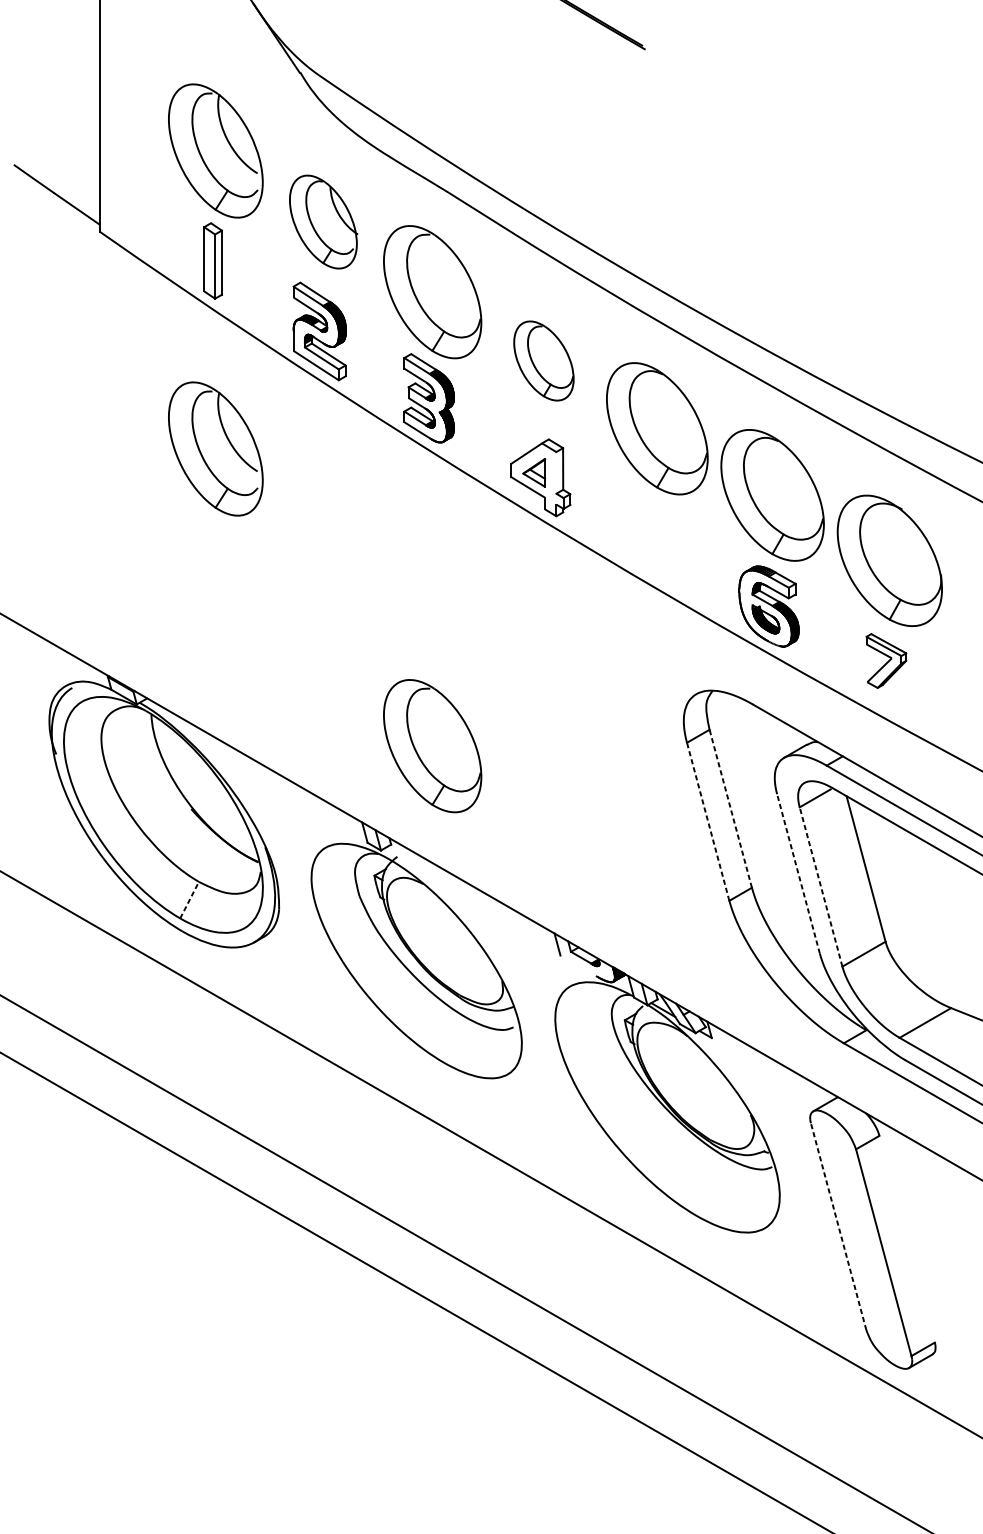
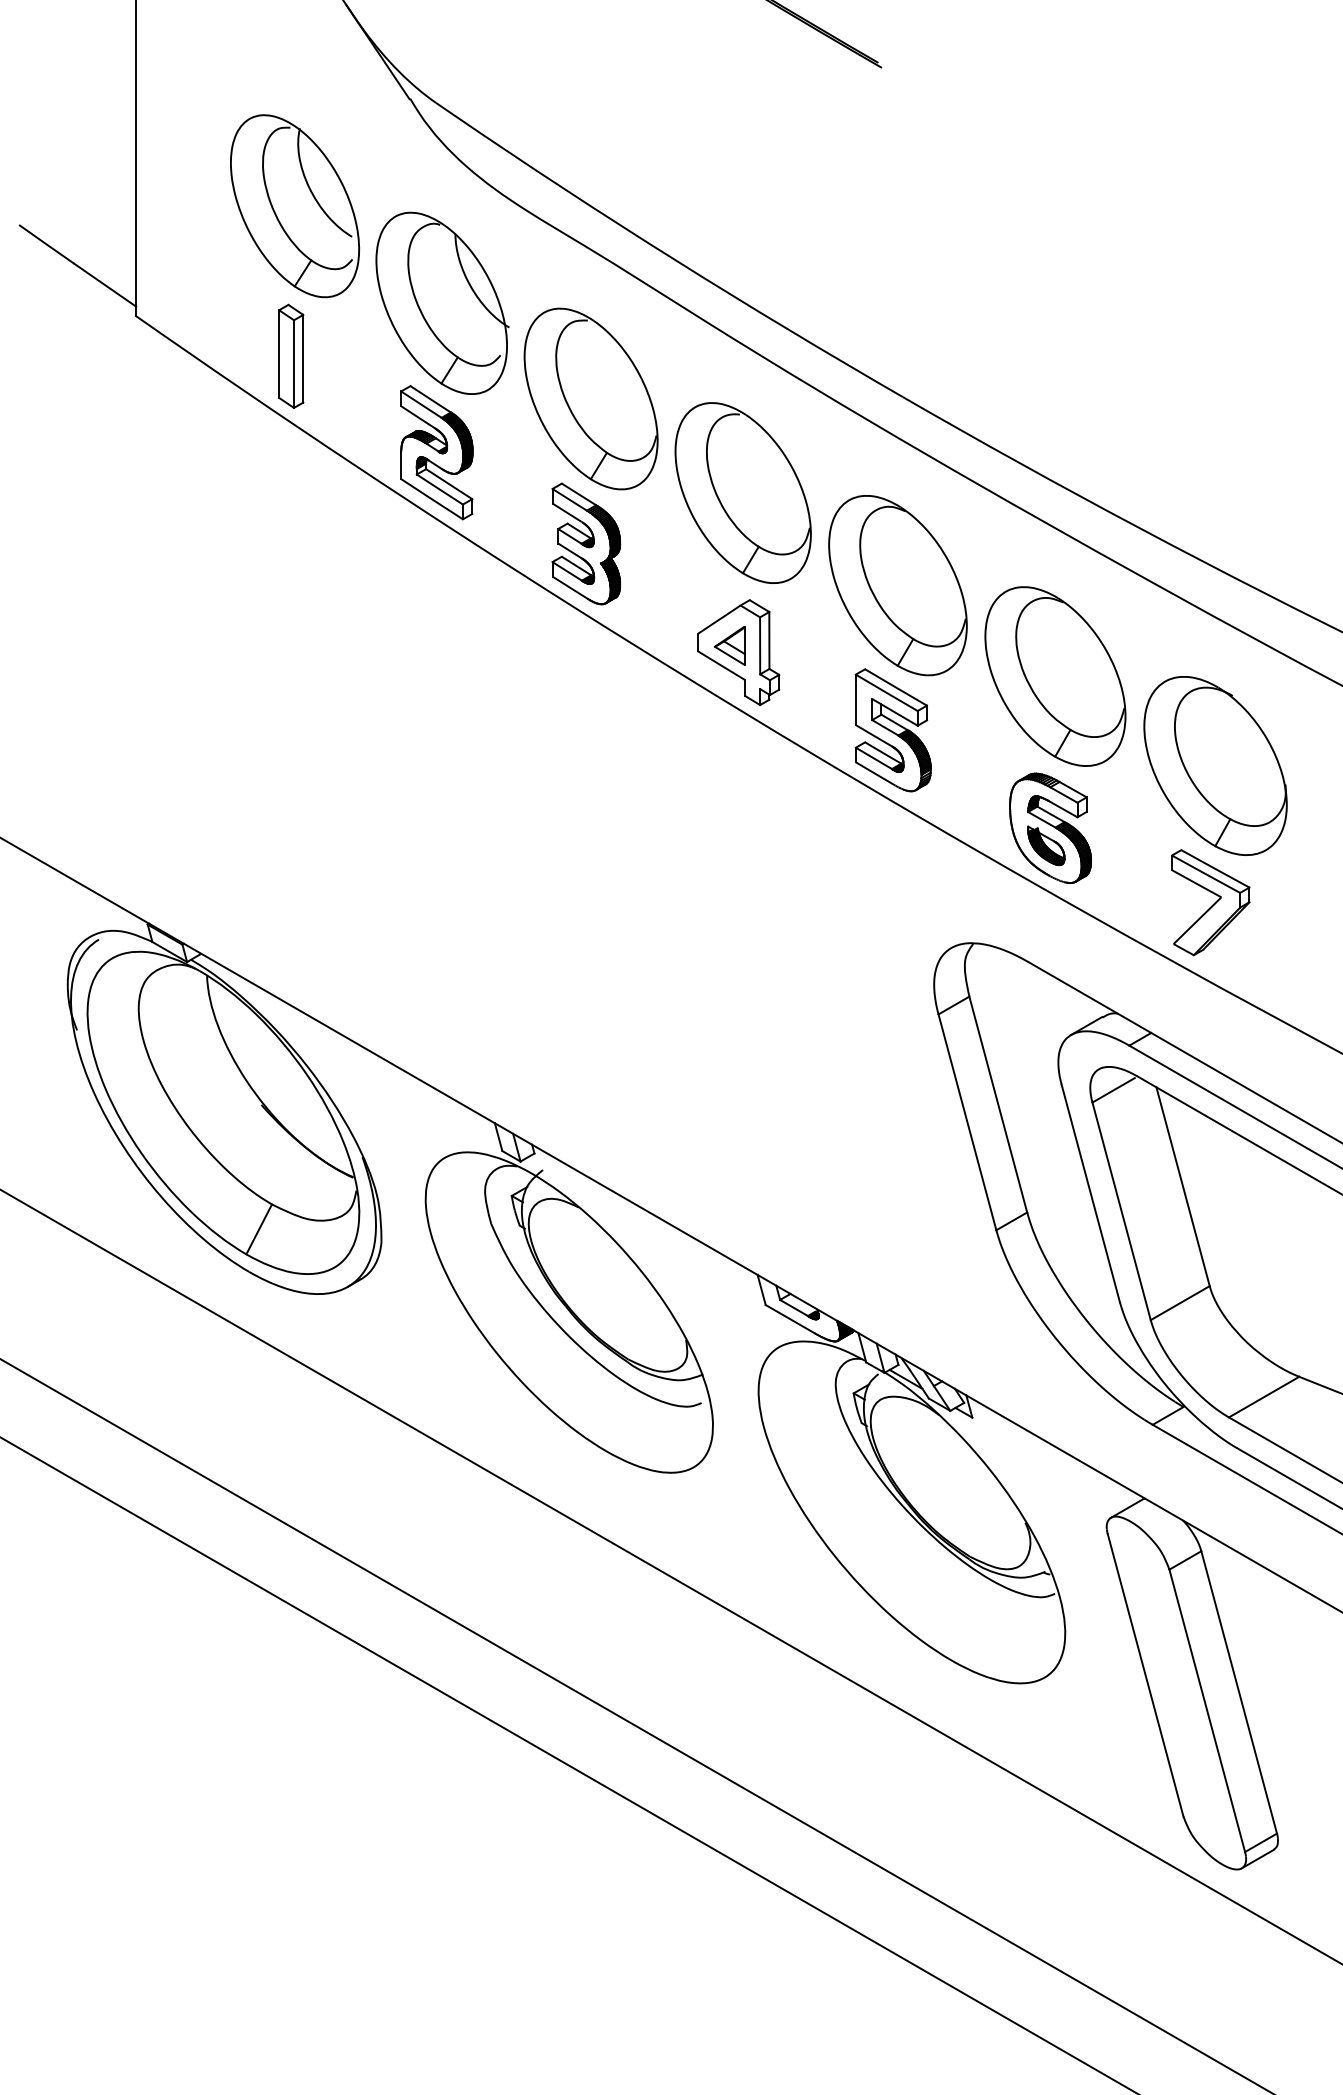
part: (323, 221) -> (442, 302), size x1.43
part: (543, 360) -> (742, 492), size x1.67
part: (216, 449) -> (295, 613), removed
line: (556, 472) -> (760, 645), added
part: (653, 534) -> (892, 730), added
part: (886, 660) -> (1210, 902), size x1.43
part: (432, 745) -> (590, 1018), removed
line: (730, 808) -> (998, 1104), dashed -> solid
line: (708, 821) -> (967, 1122), dashed -> solid
line: (798, 873) -> (1090, 1193), dashed -> solid
line: (820, 887) -> (1121, 1211), dashed -> solid
line: (189, 899) -> (259, 1228), dashed -> solid
line: (578, 966) -> (790, 1319), added
line: (838, 1226) -> (1145, 1674), dashed -> solid
line: (907, 1239) -> (1239, 1692), added

